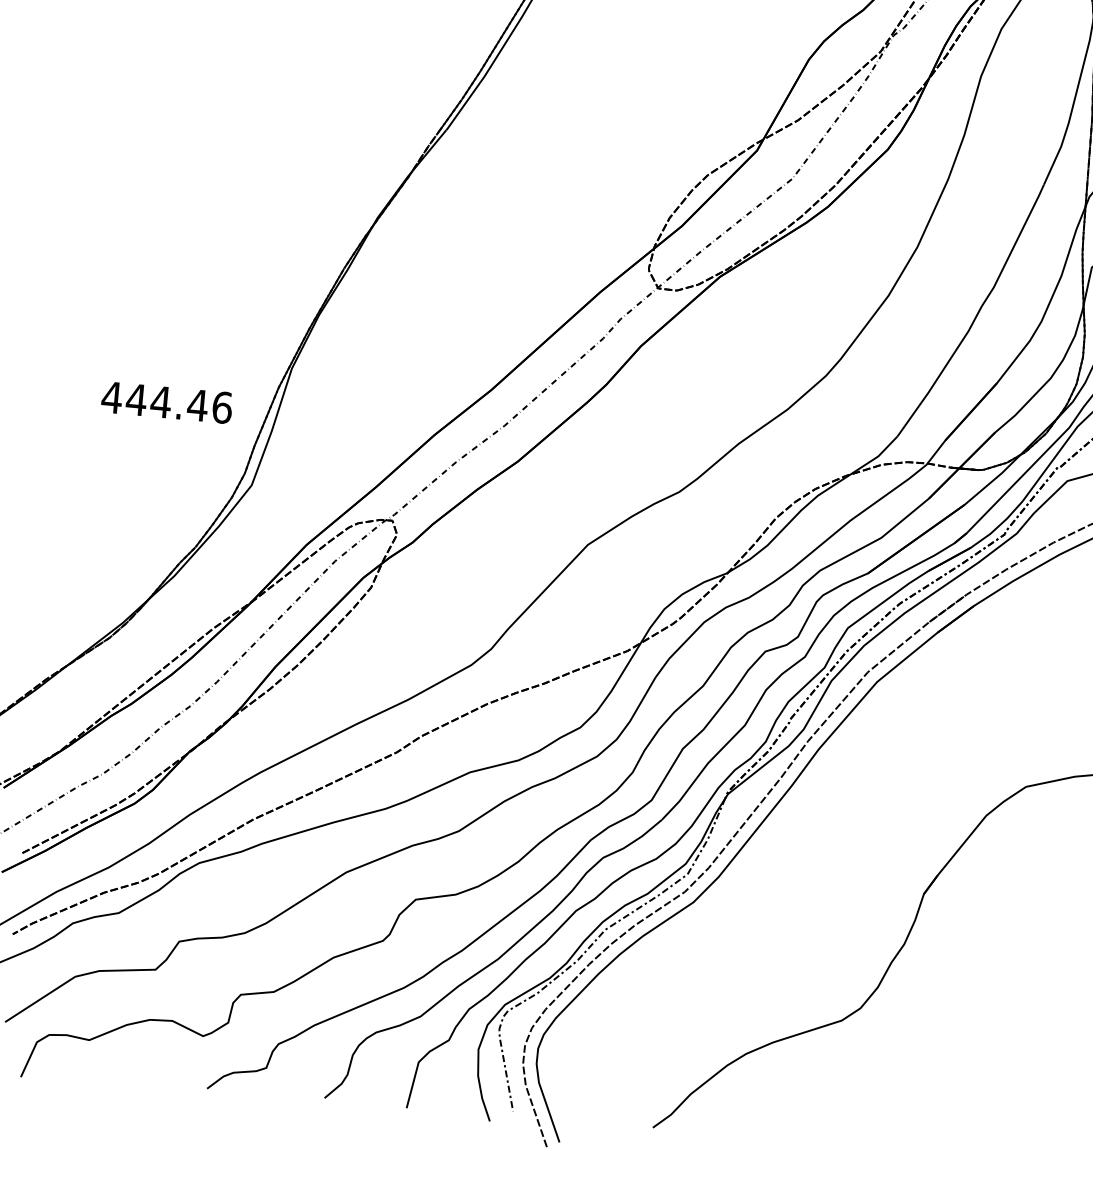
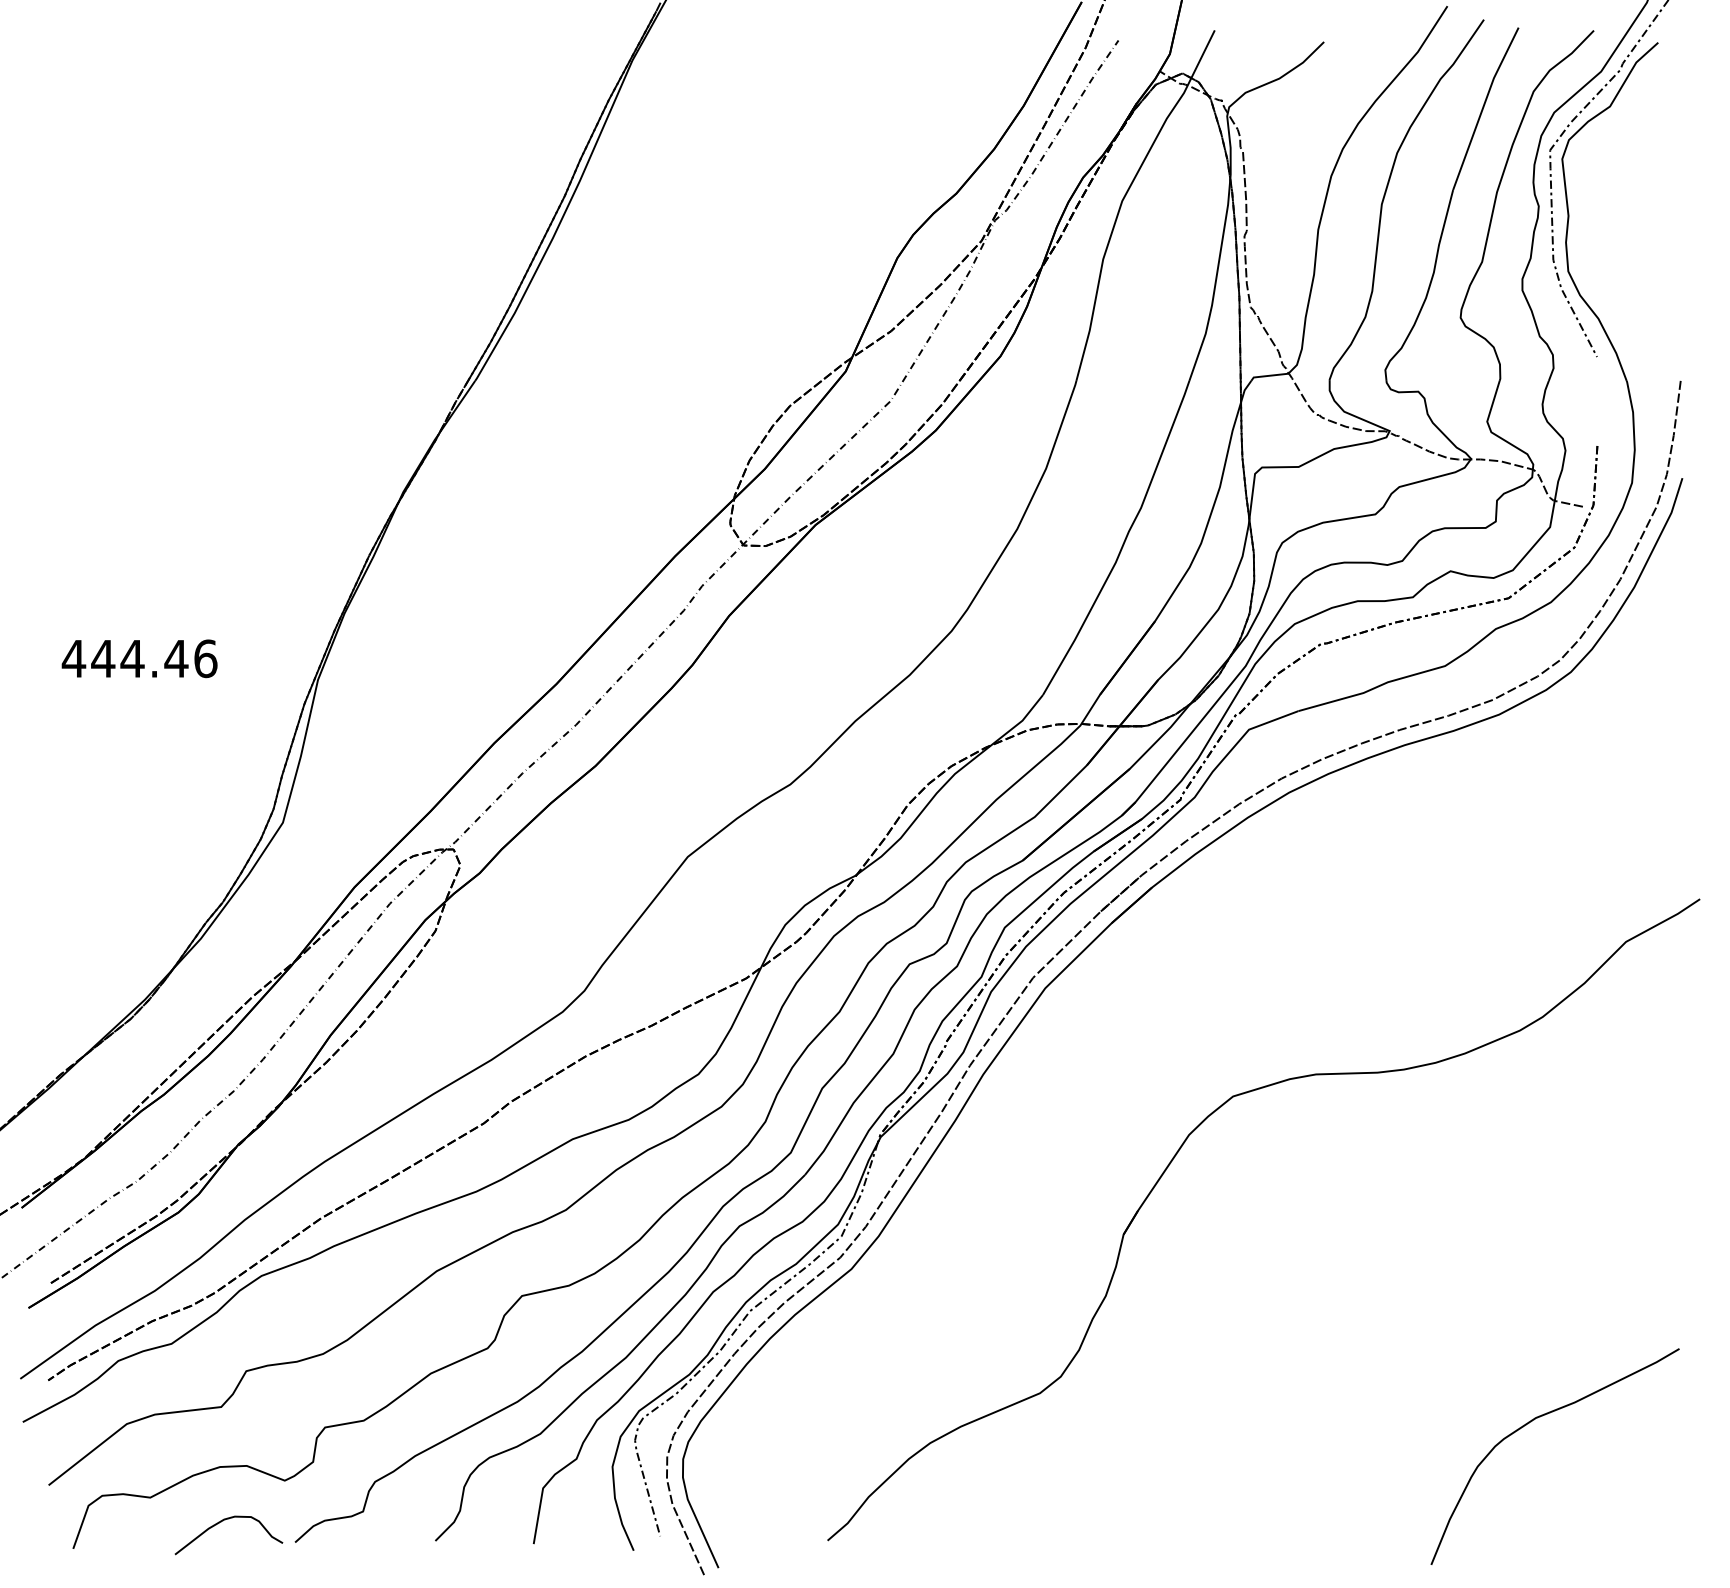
text: (166, 402) -> (139, 658), moved
curve: (146, 1066) -> (221, 1522), added

